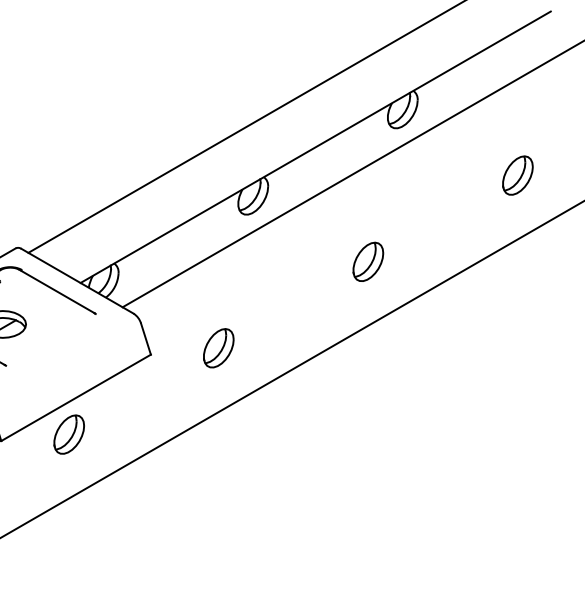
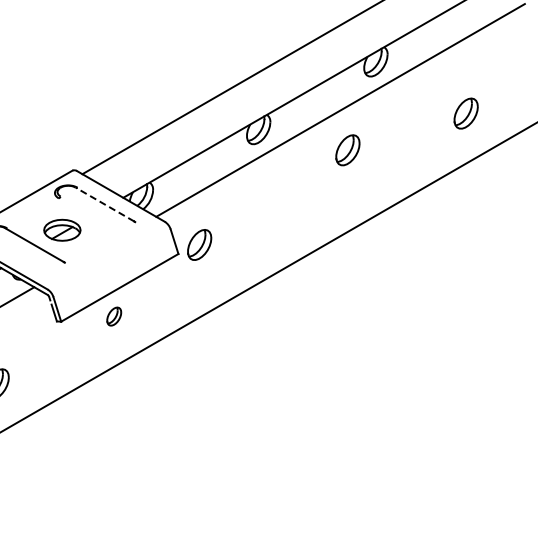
part: (367, 262) -> (347, 150), moved
line: (57, 291) -> (105, 204), solid -> dashed
part: (218, 347) -> (199, 244), moved
part: (68, 434) -> (113, 316), size x0.6

